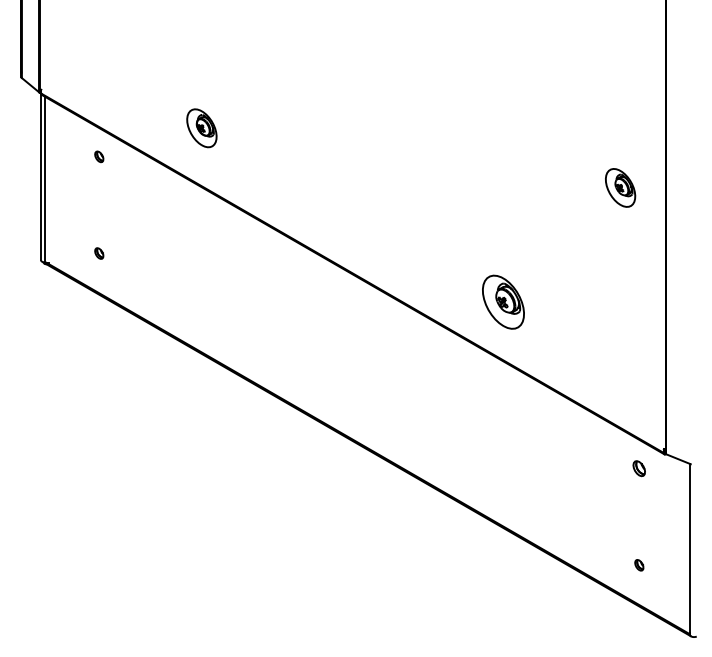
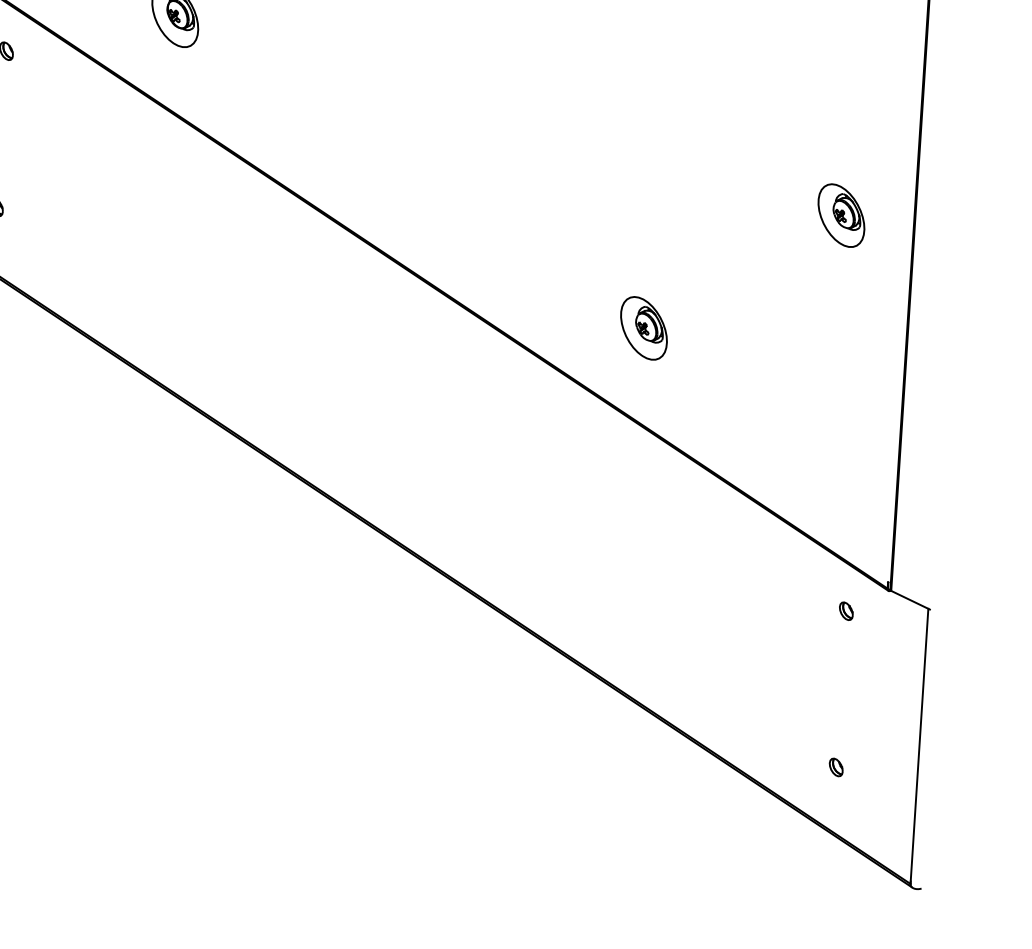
part: (620, 187) -> (841, 214), moved
part: (502, 302) -> (642, 328), size x0.71
part: (639, 468) -> (846, 611), size x0.71

